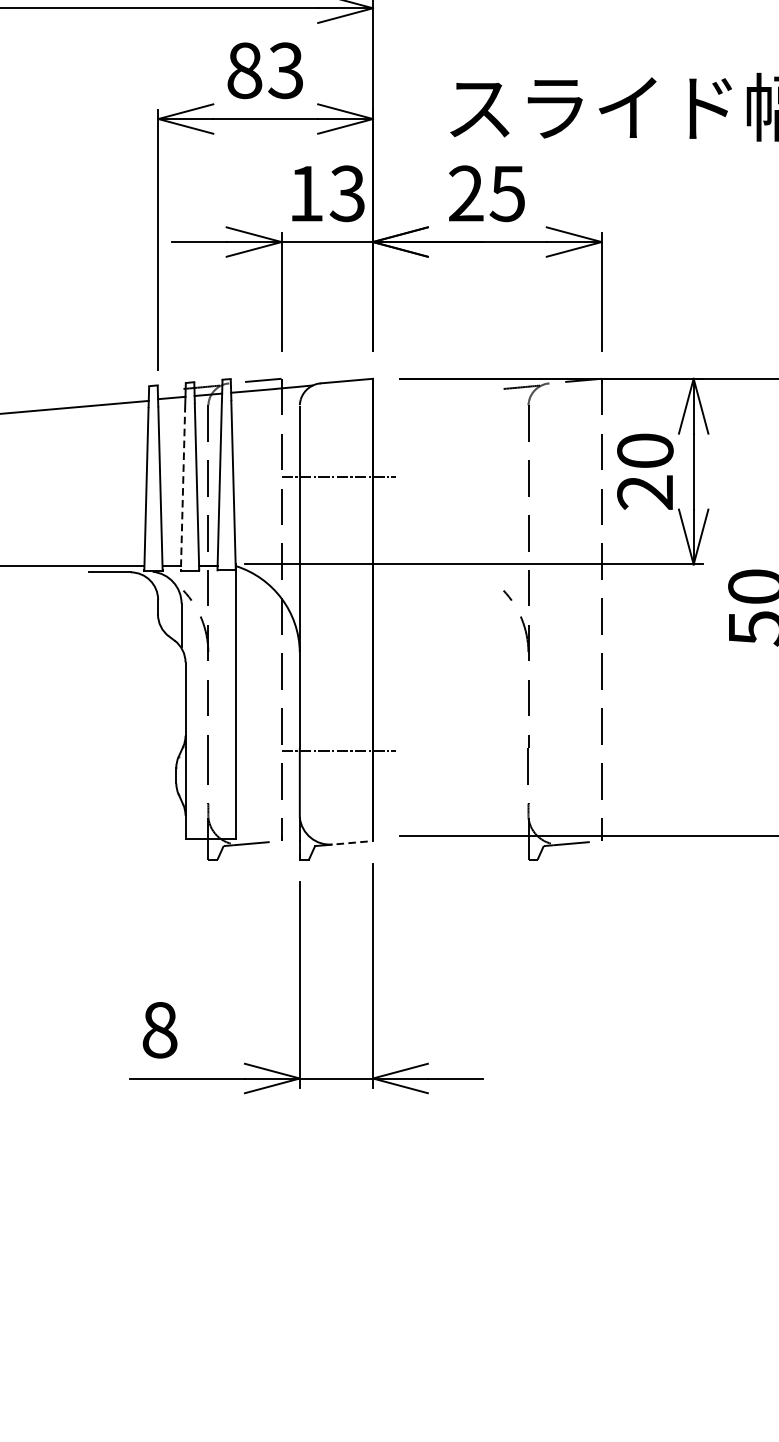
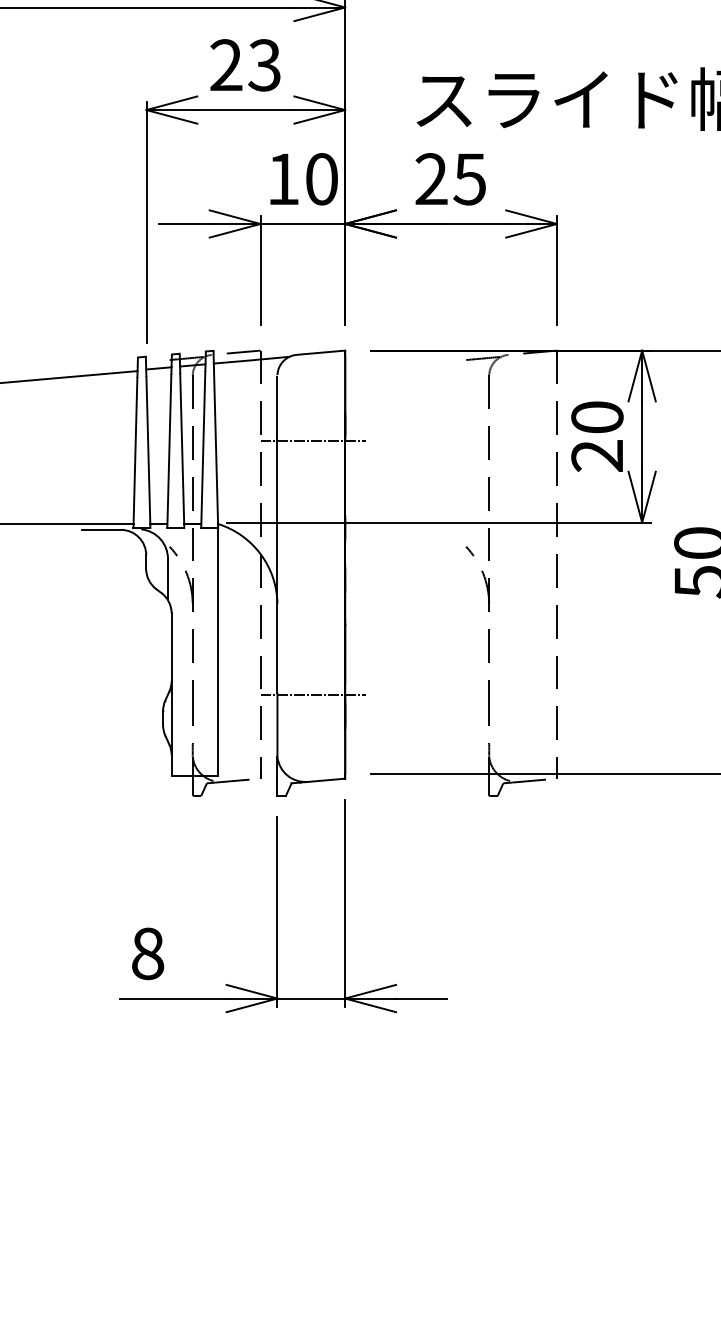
text: (244, 70) -> (226, 65), 83 -> 23
text: (347, 194) -> (321, 179), 13 -> 10
line: (183, 487) -> (169, 451), dashed -> solid
line: (349, 843) -> (323, 780), dashed -> solid

